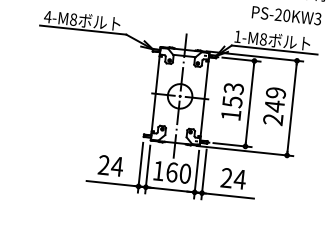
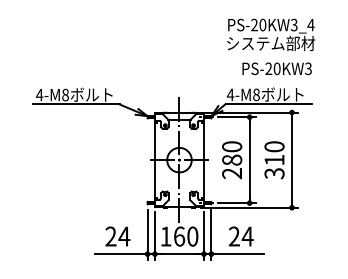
text: (237, 36) -> (230, 94), 1-M8 -> 4-M8
text: (232, 102) -> (232, 160), 153 -> 280
text: (274, 106) -> (274, 160), 249 -> 310

